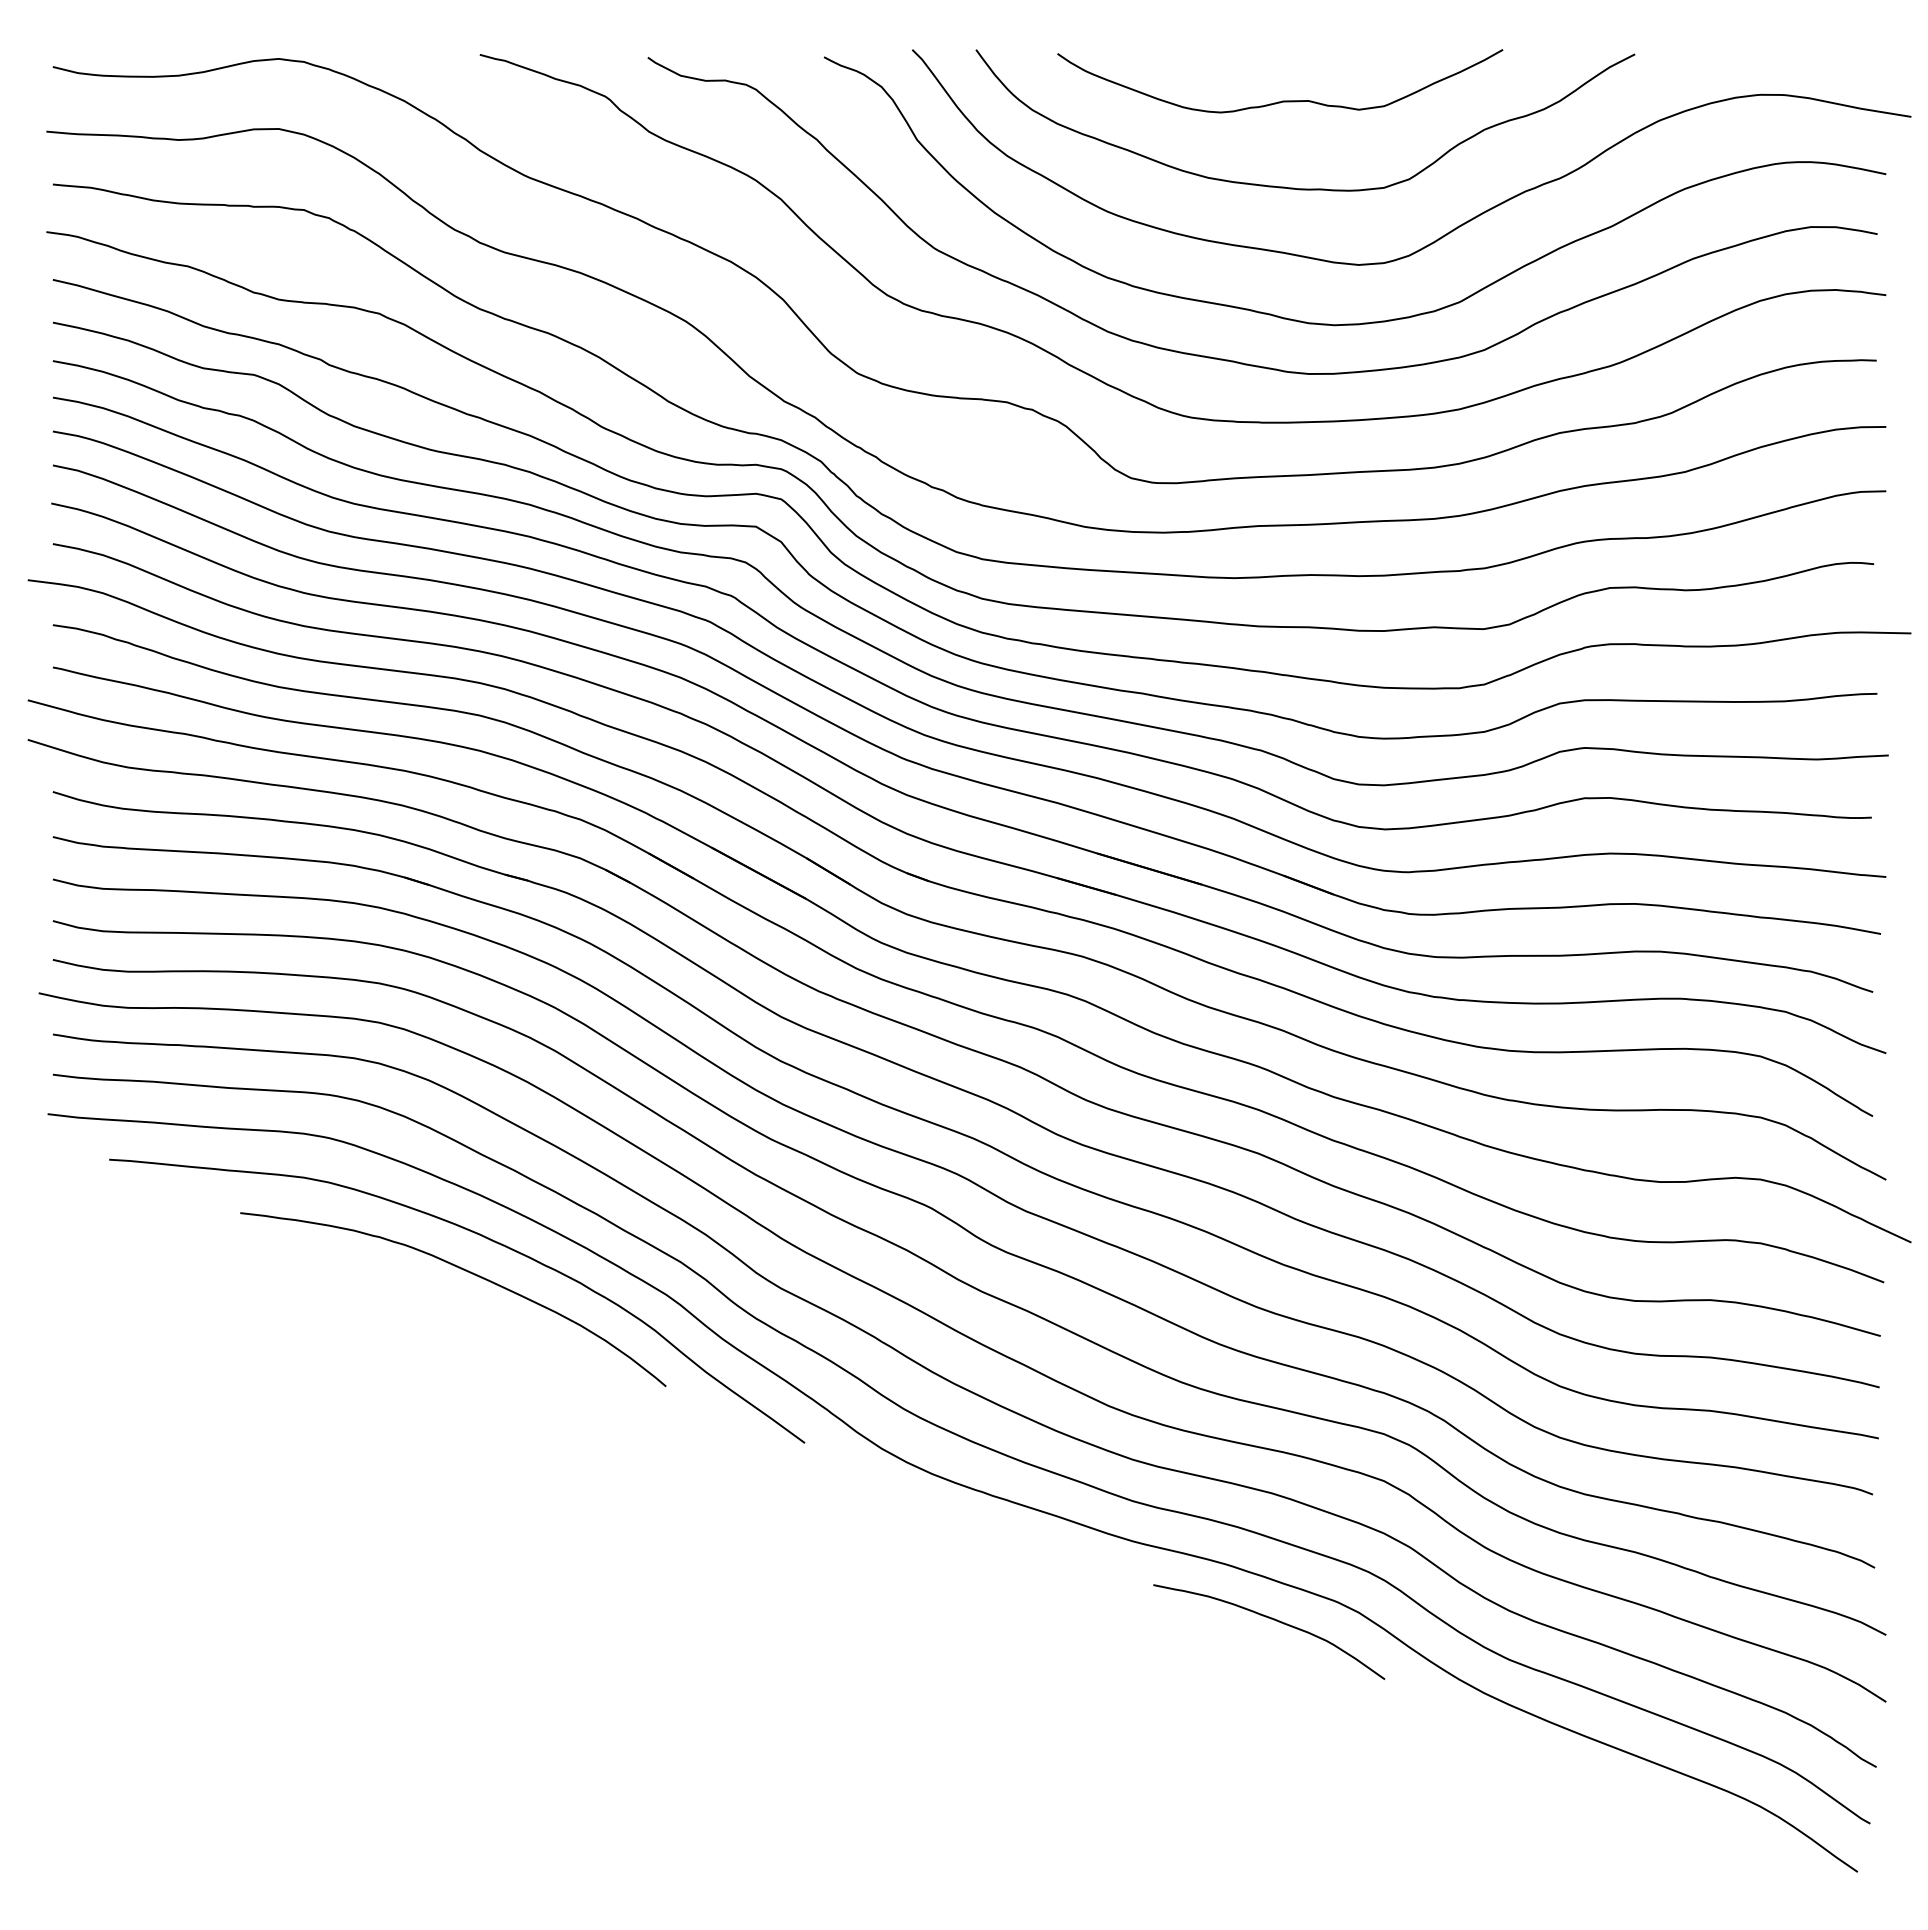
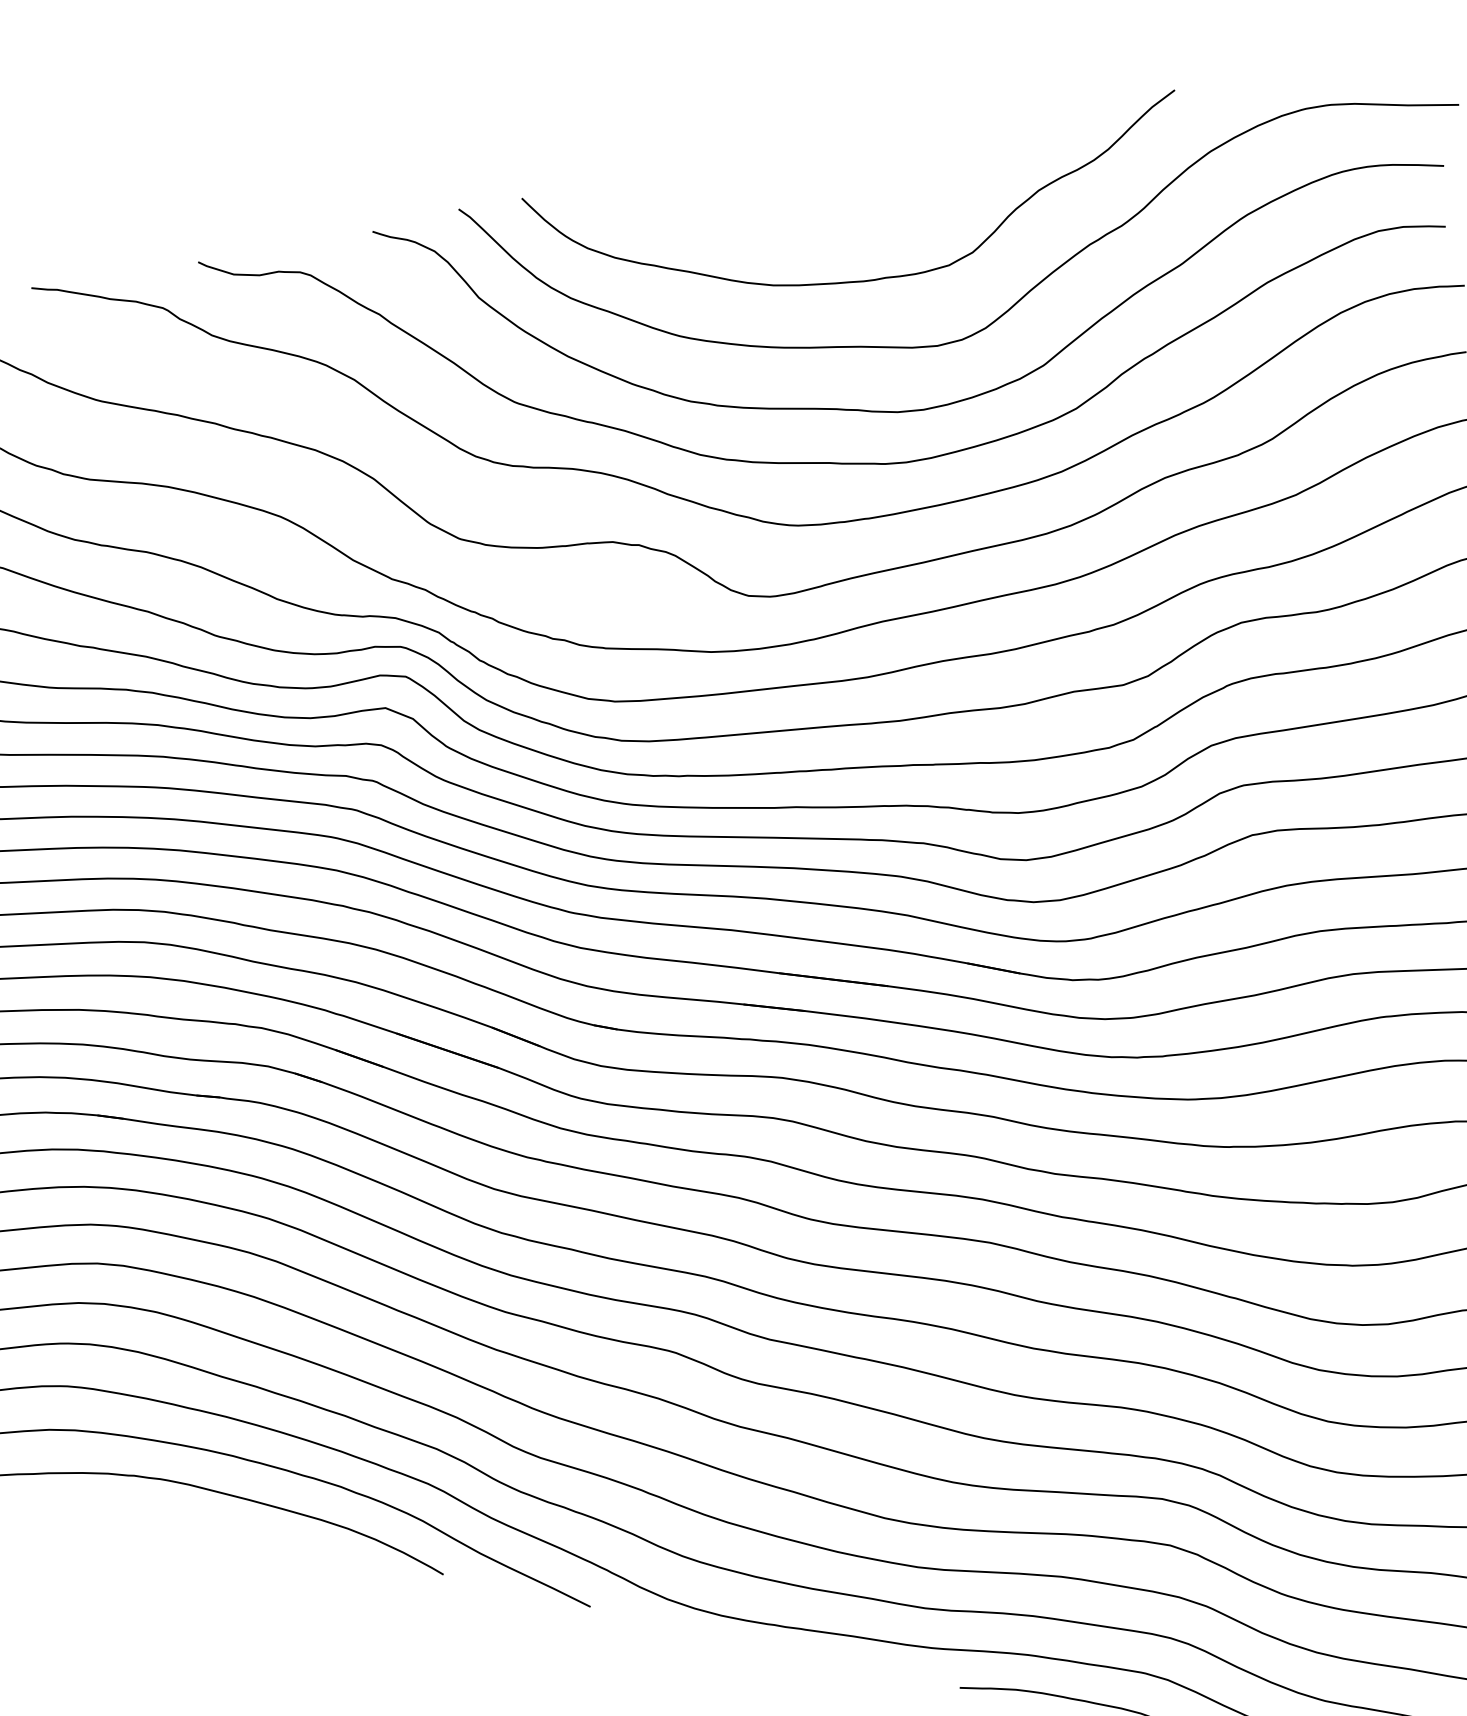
curve: (1282, 100) -> (833, 196), removed

